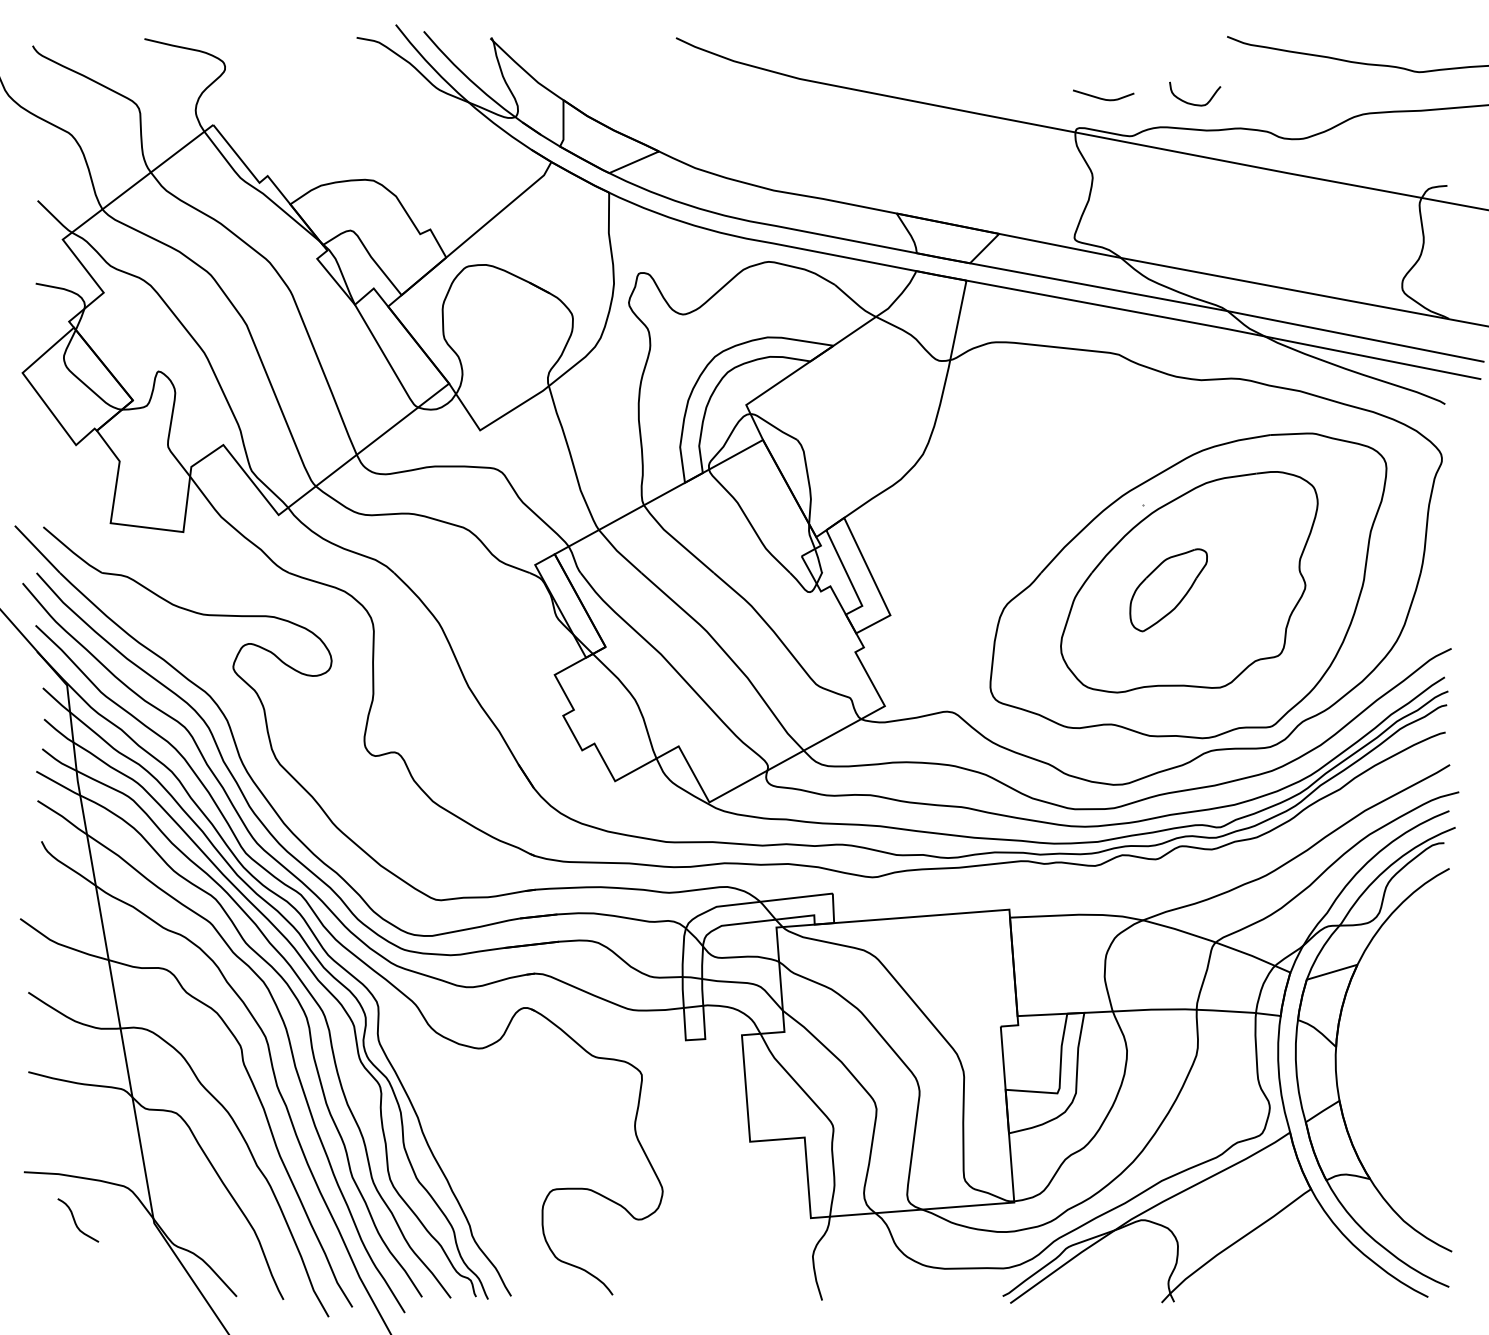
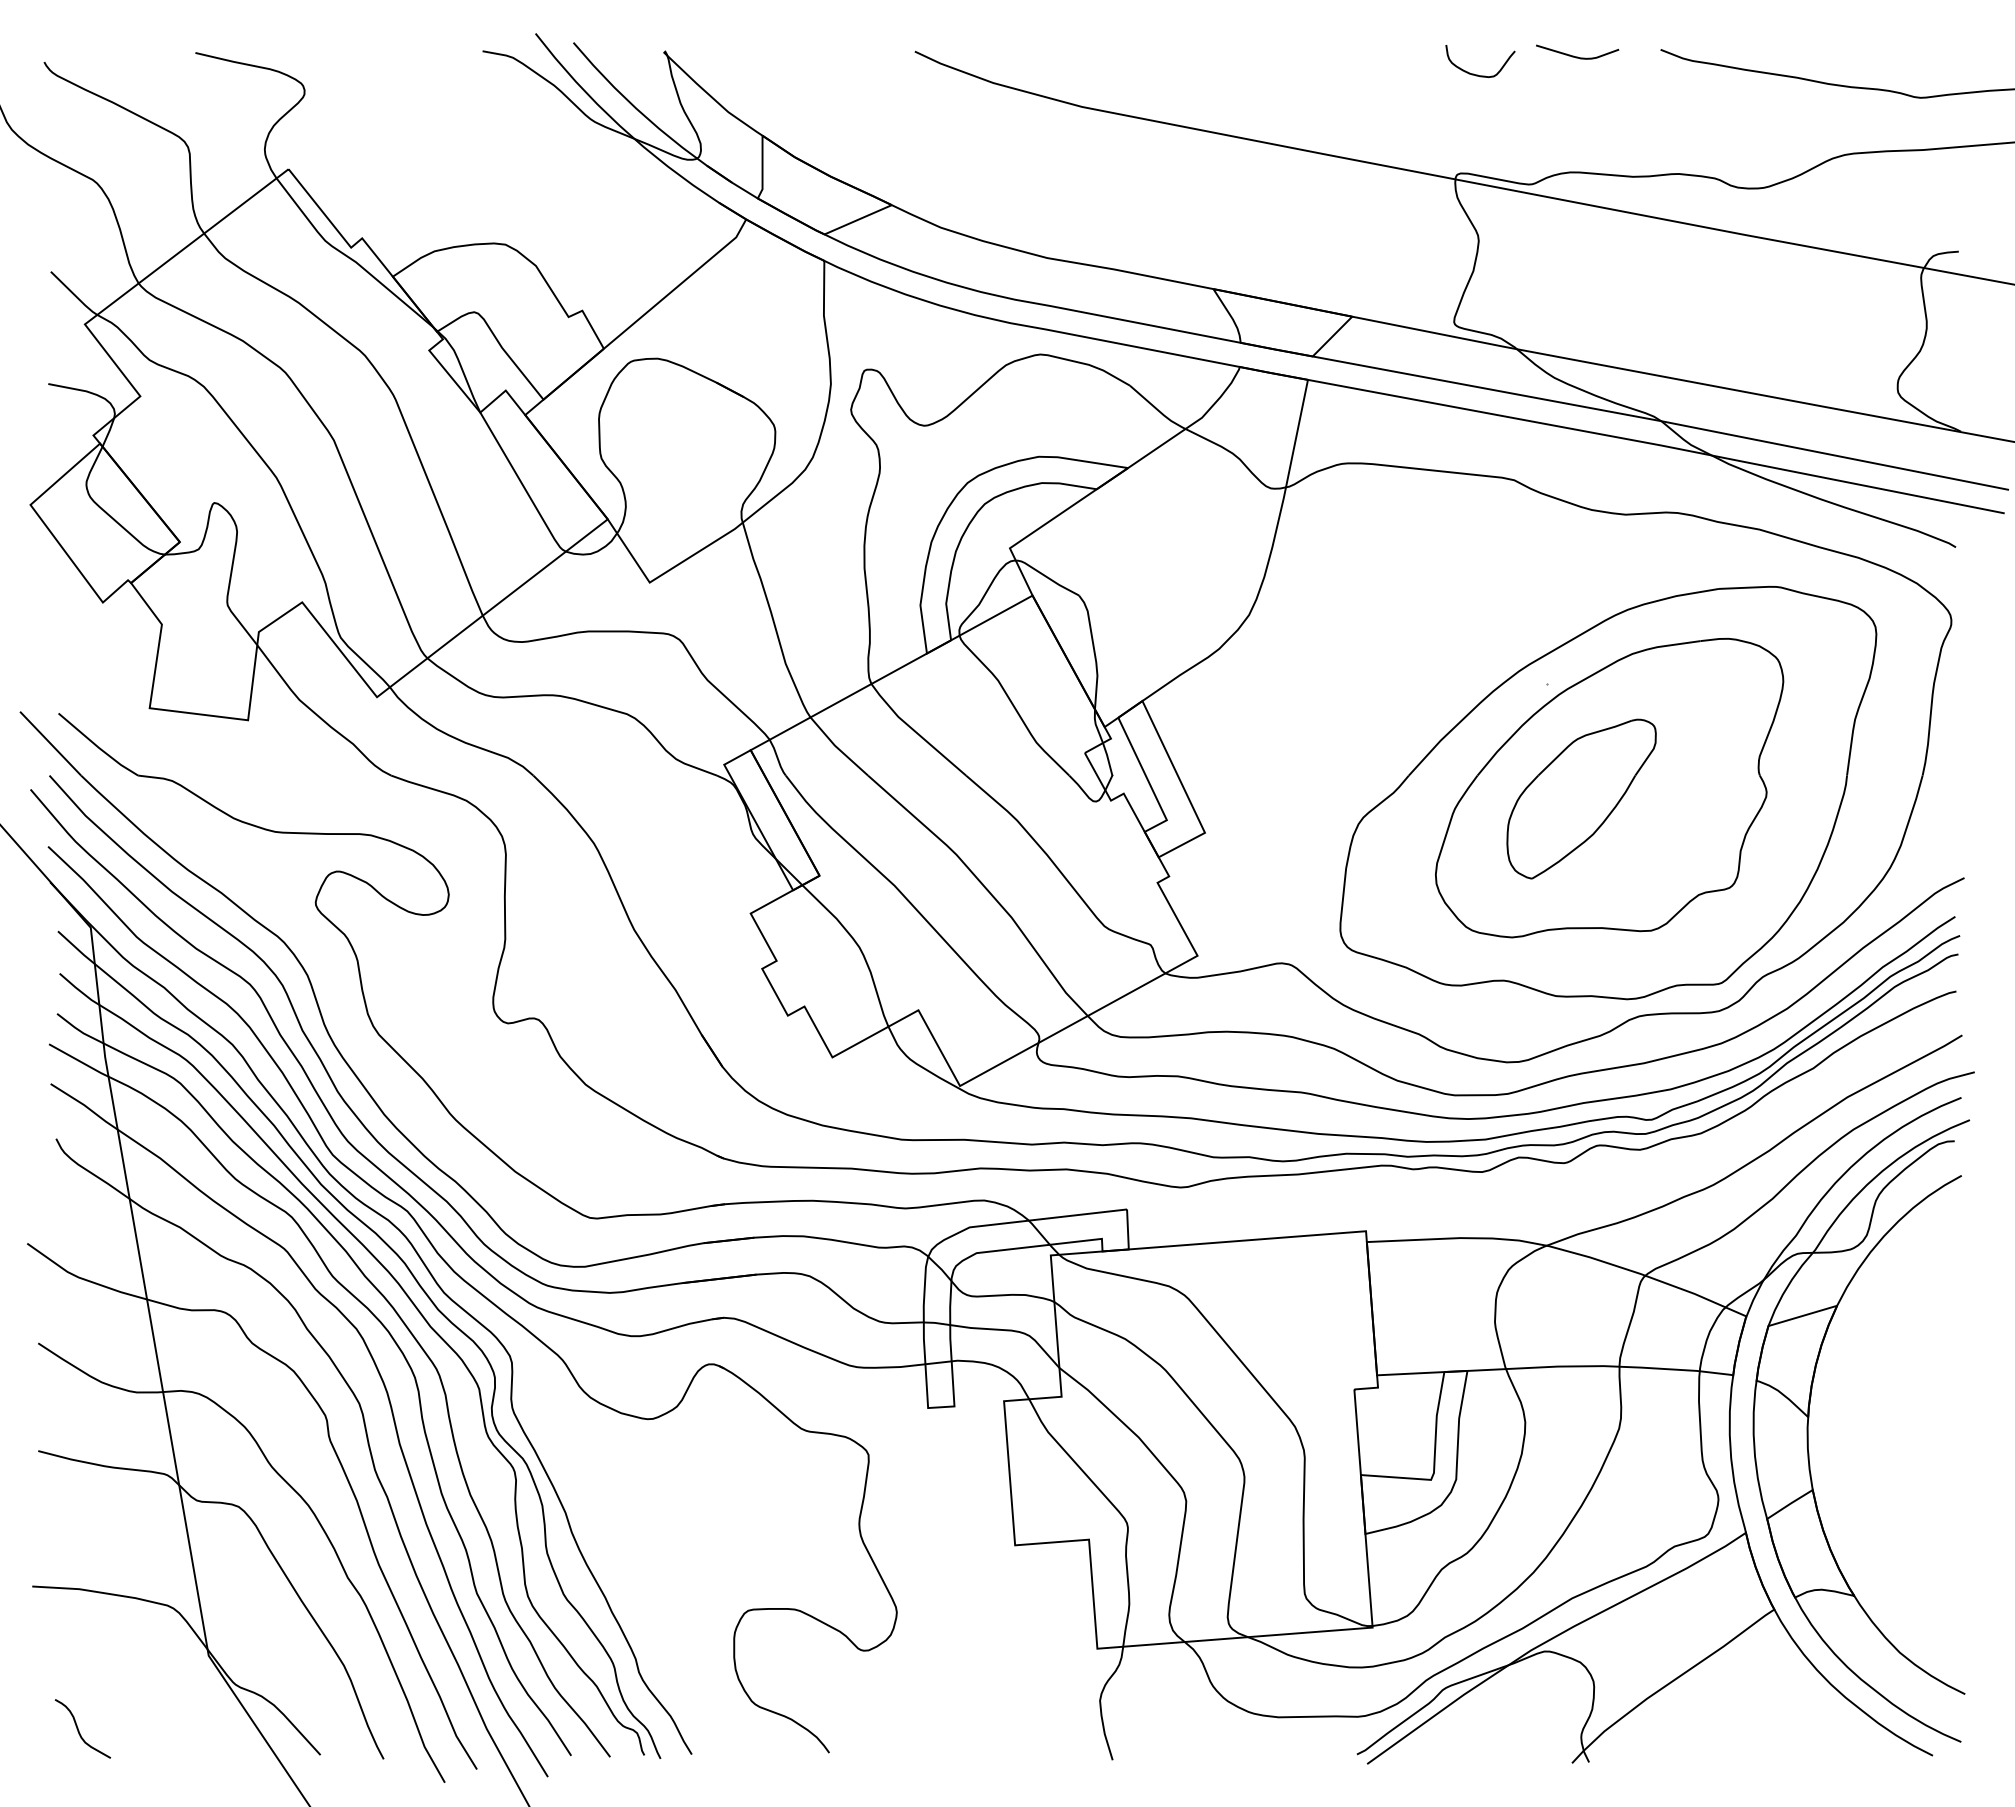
curve: (1103, 98) -> (1577, 56), moved
curve: (1193, 103) -> (1477, 74), moved
part: (1168, 589) -> (1581, 798), size x1.43
curve: (75, 1221) -> (79, 1730), moved

